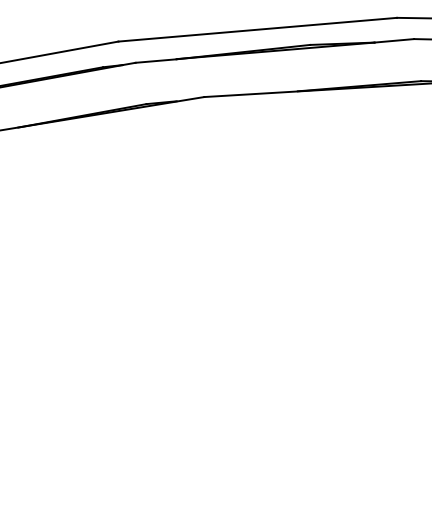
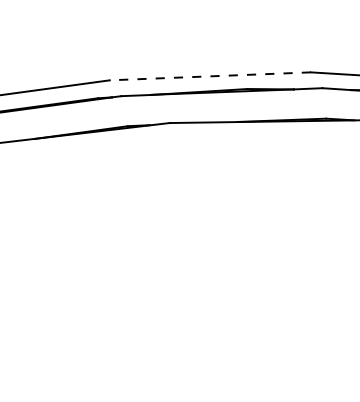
line: (257, 29) -> (210, 76), solid -> dashed

